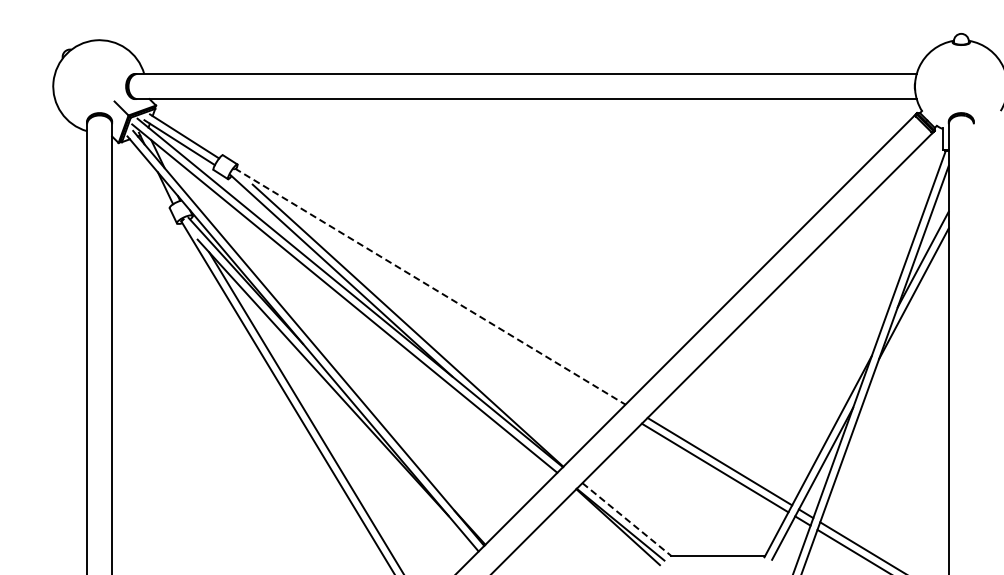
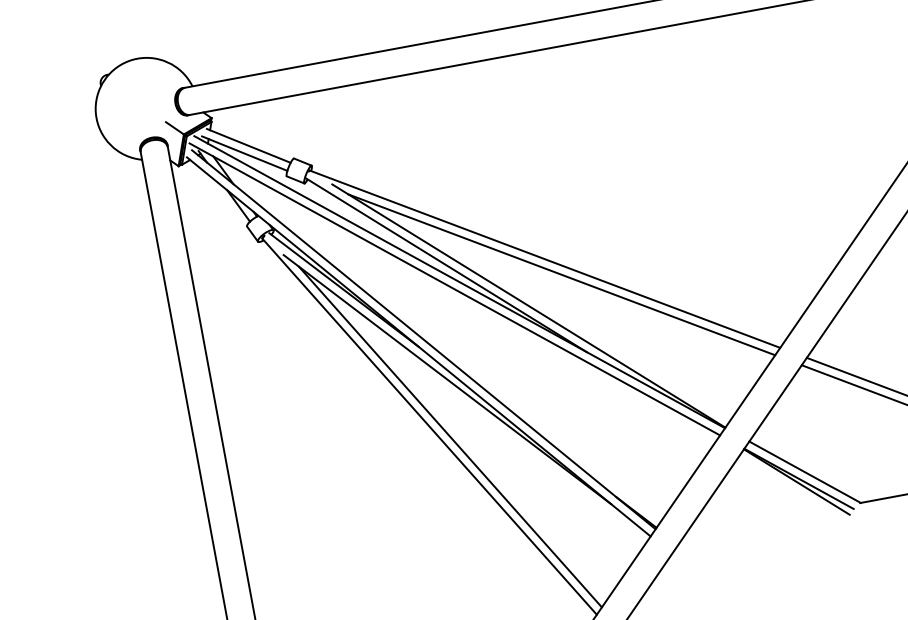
line: (430, 286) -> (545, 259), dashed -> solid
line: (442, 303) -> (561, 275), added
line: (627, 519) -> (805, 471), dashed -> solid

